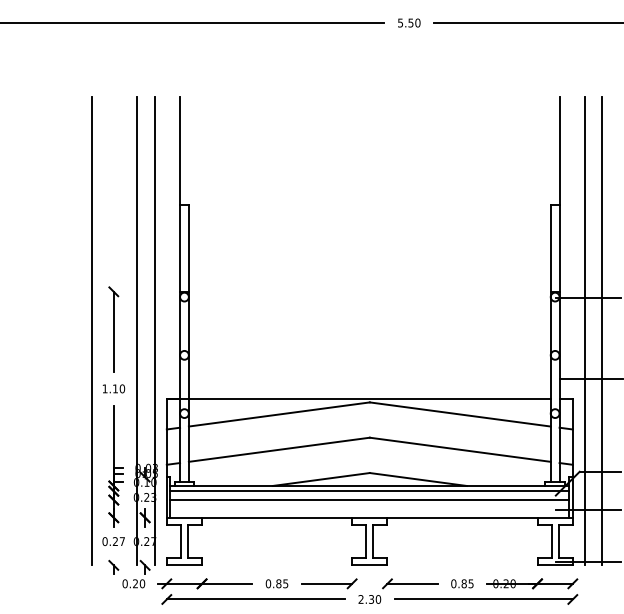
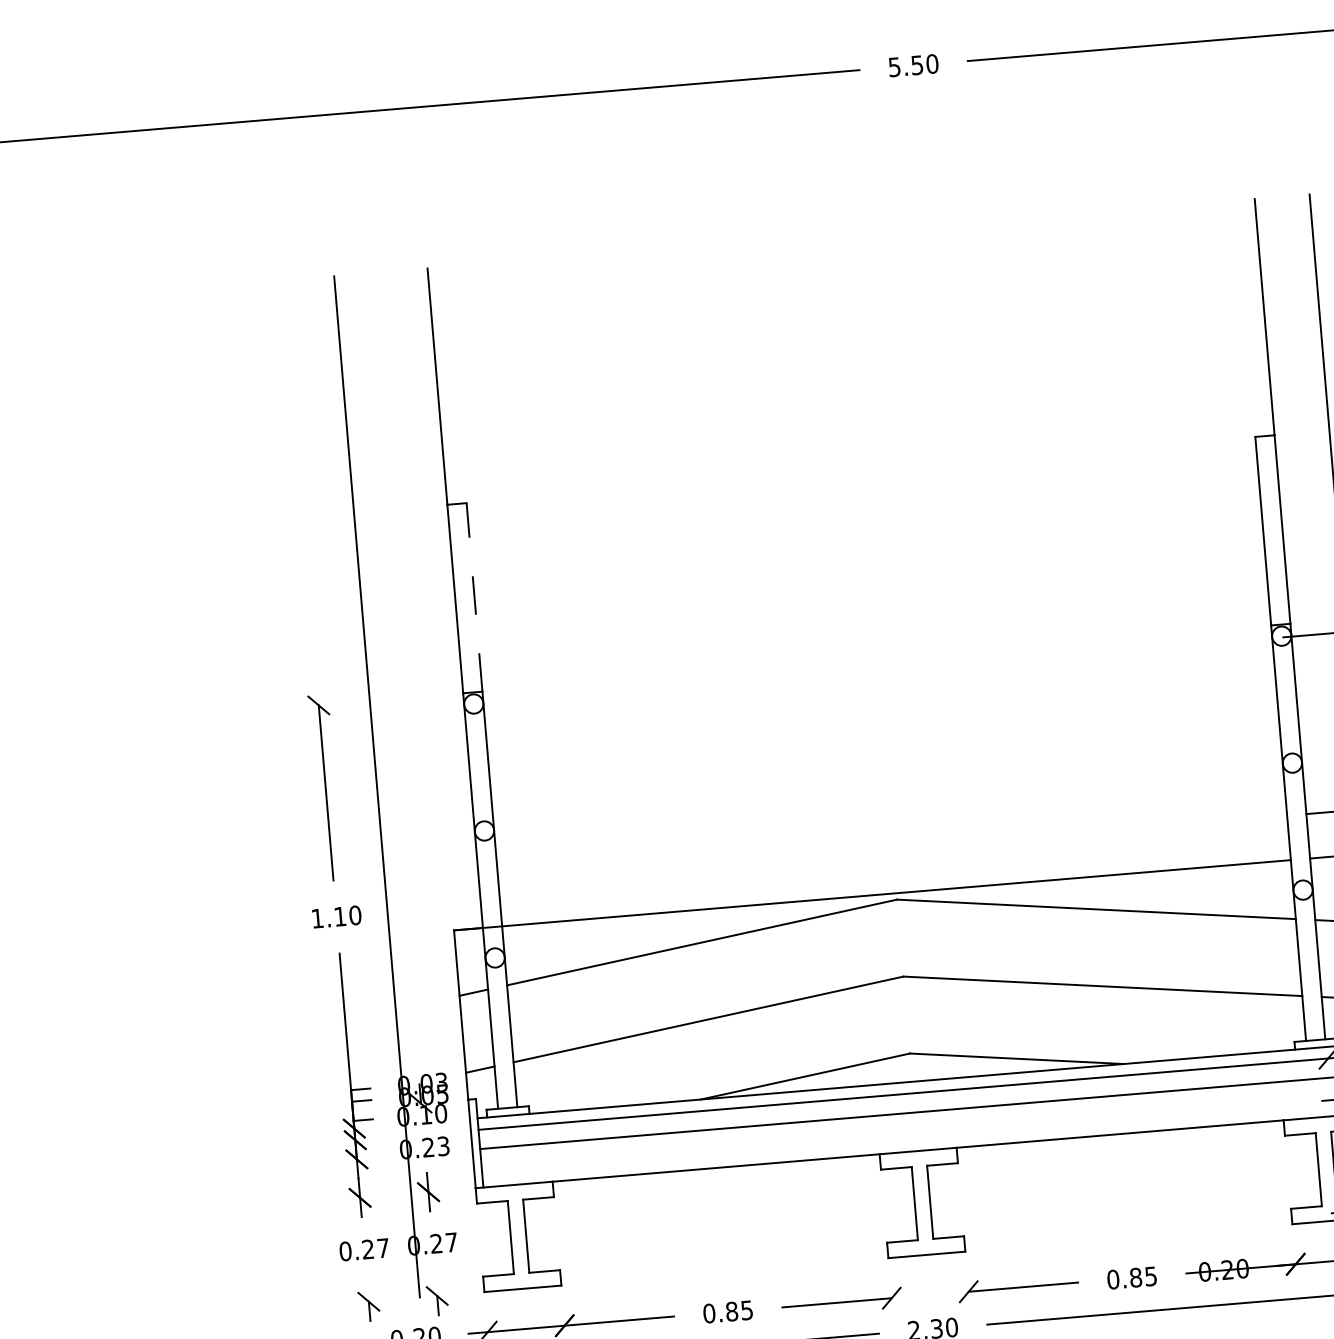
line: (188, 248) -> (473, 597), solid -> dashed
line: (91, 330) -> (277, 793), removed
line: (154, 330) -> (414, 782), removed

